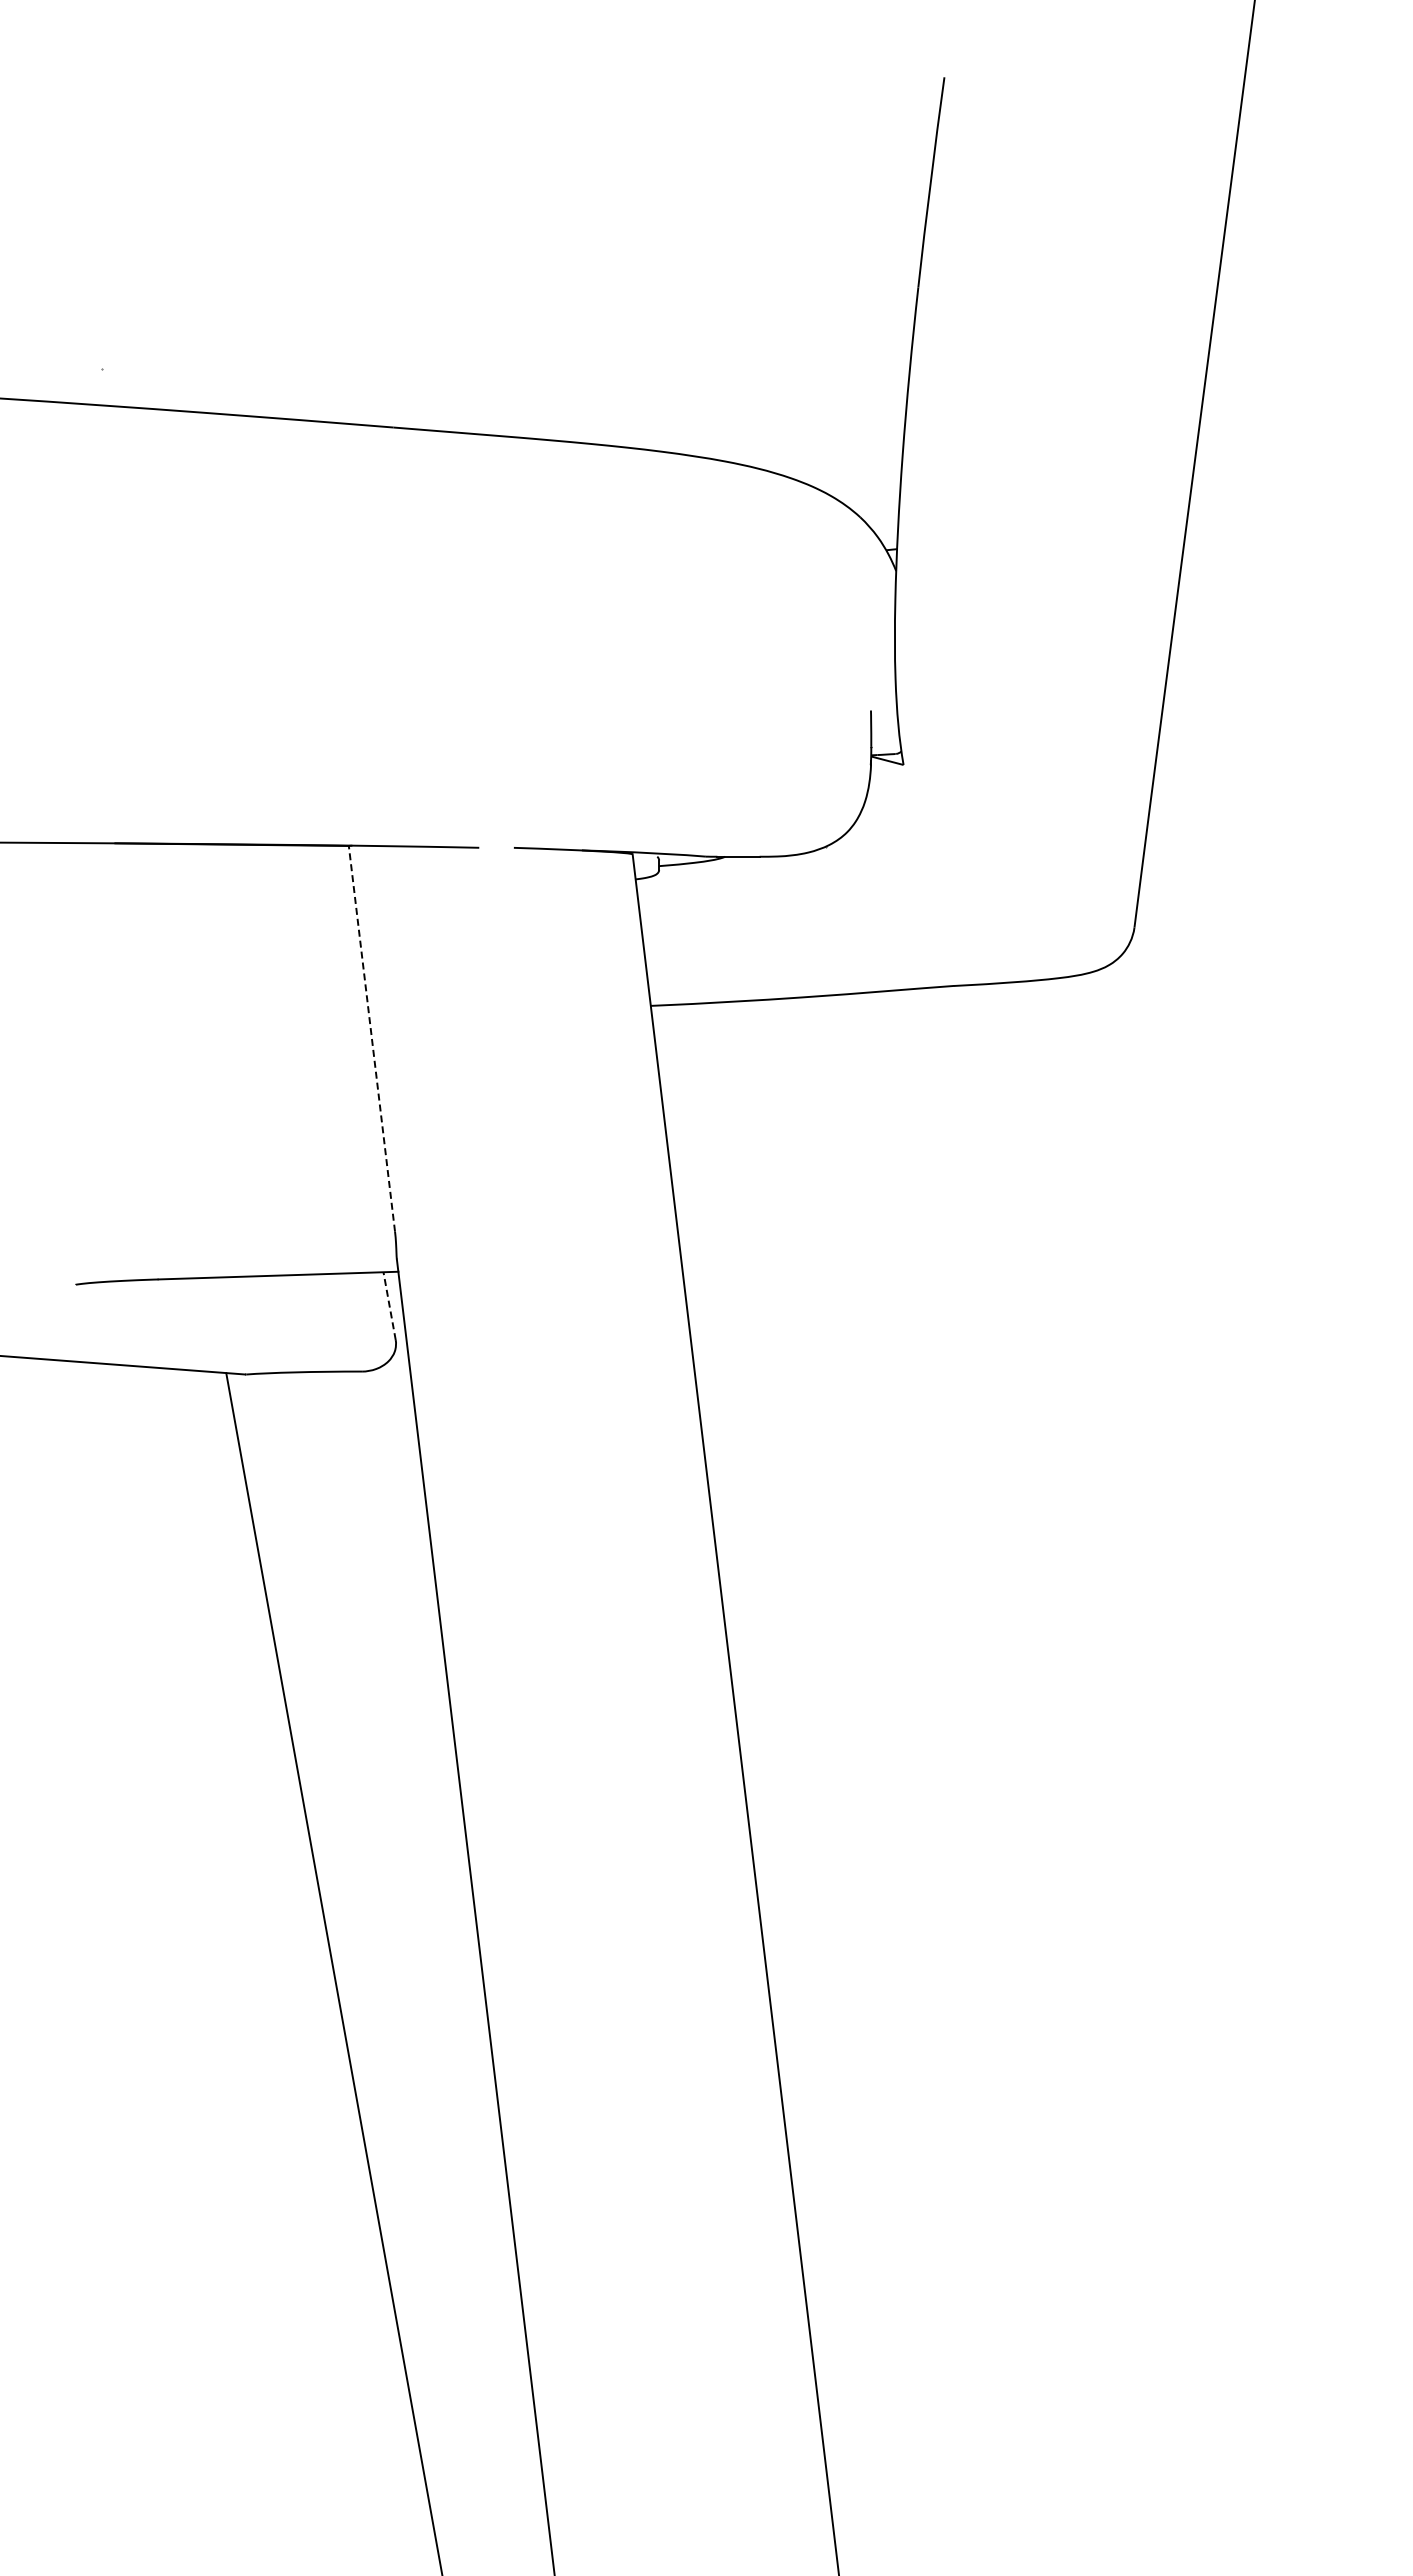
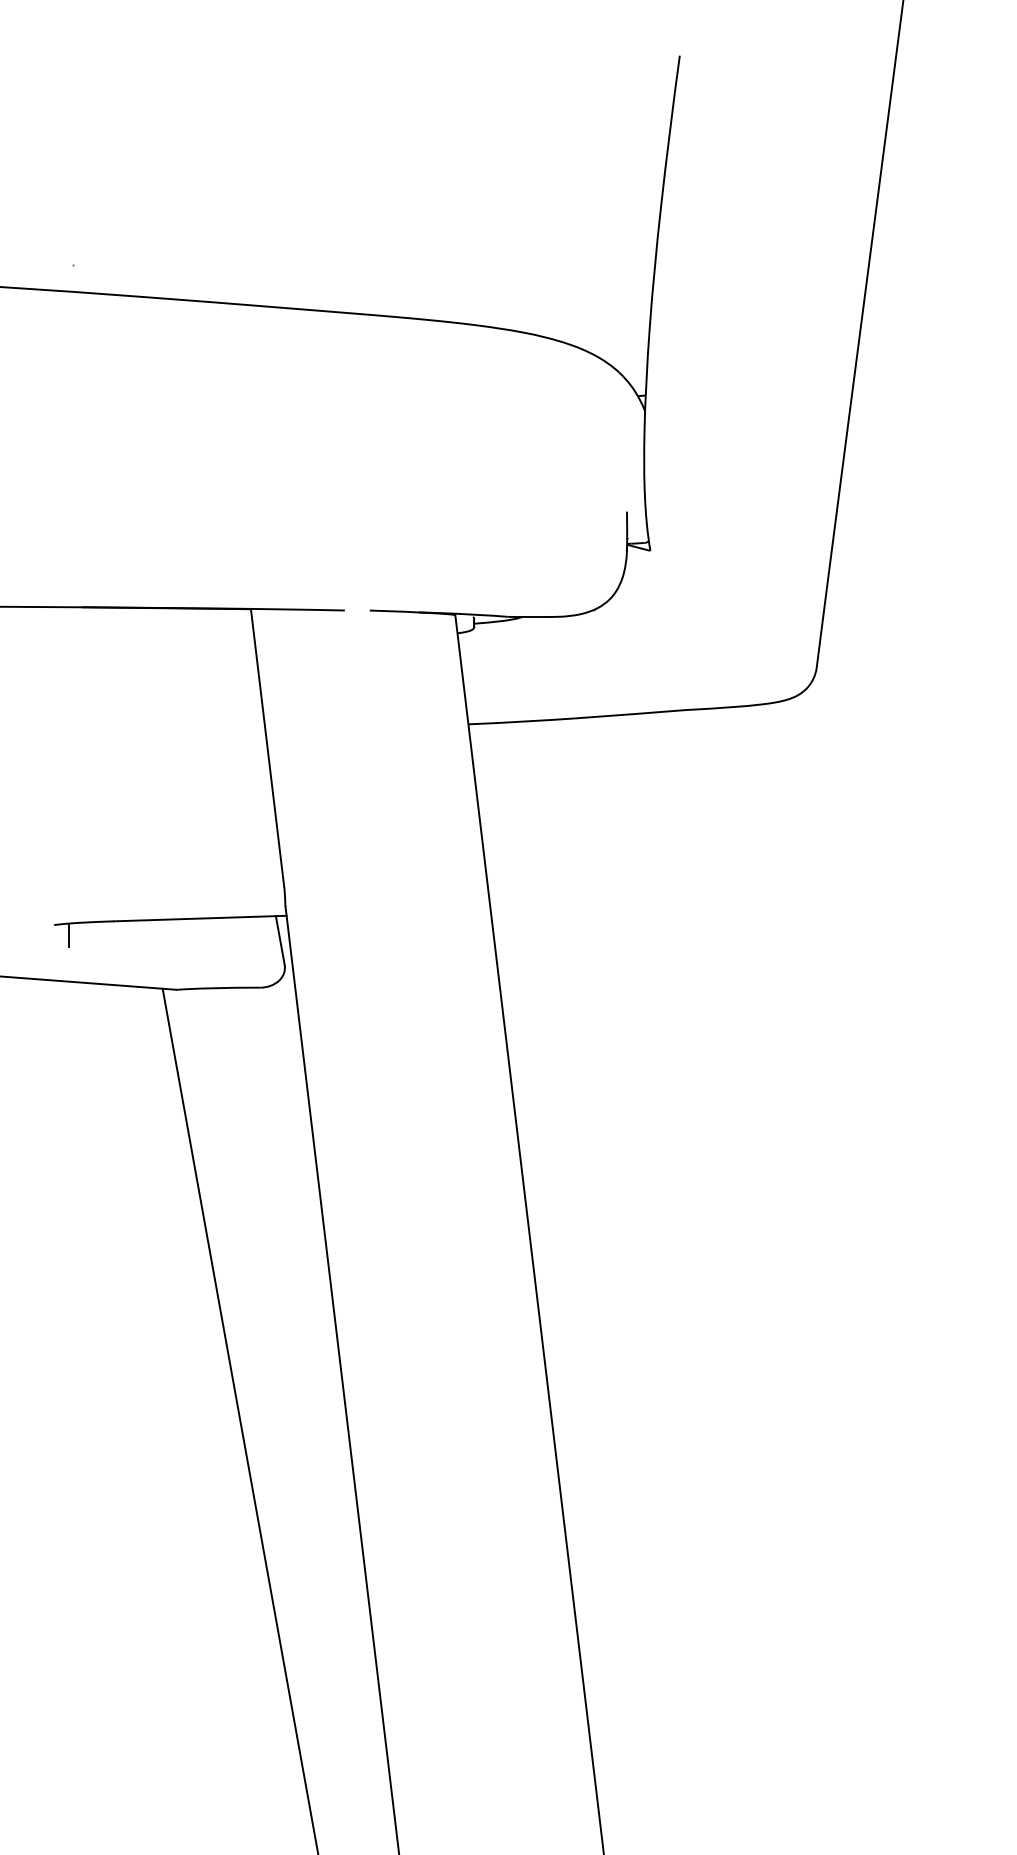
line: (371, 1038) -> (267, 747), dashed -> solid
line: (96, 1298) -> (69, 935), added
line: (389, 1305) -> (280, 940), dashed -> solid

